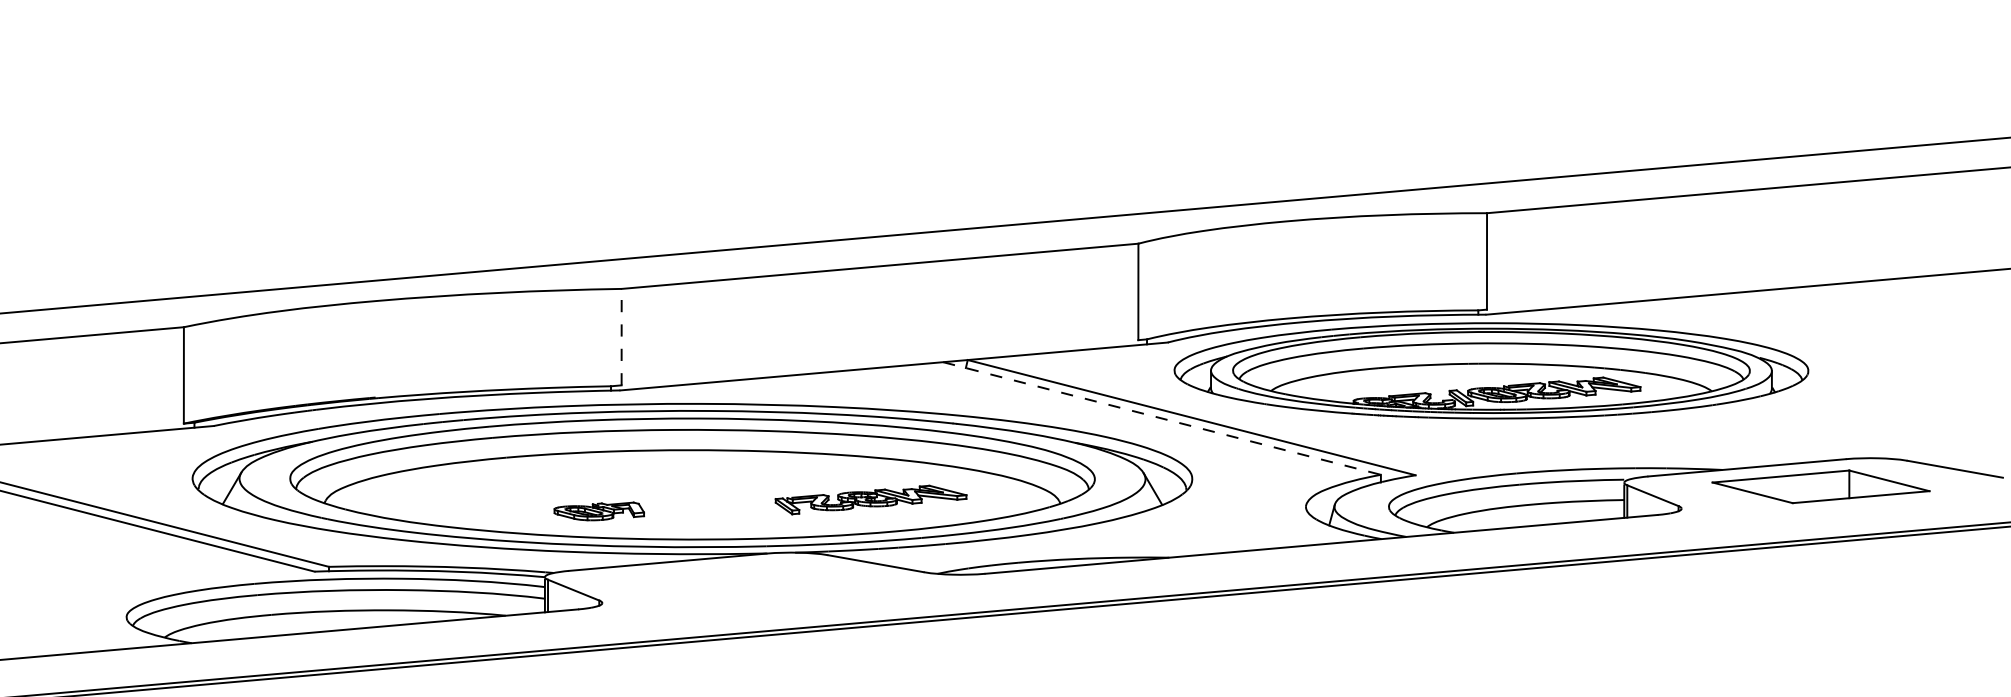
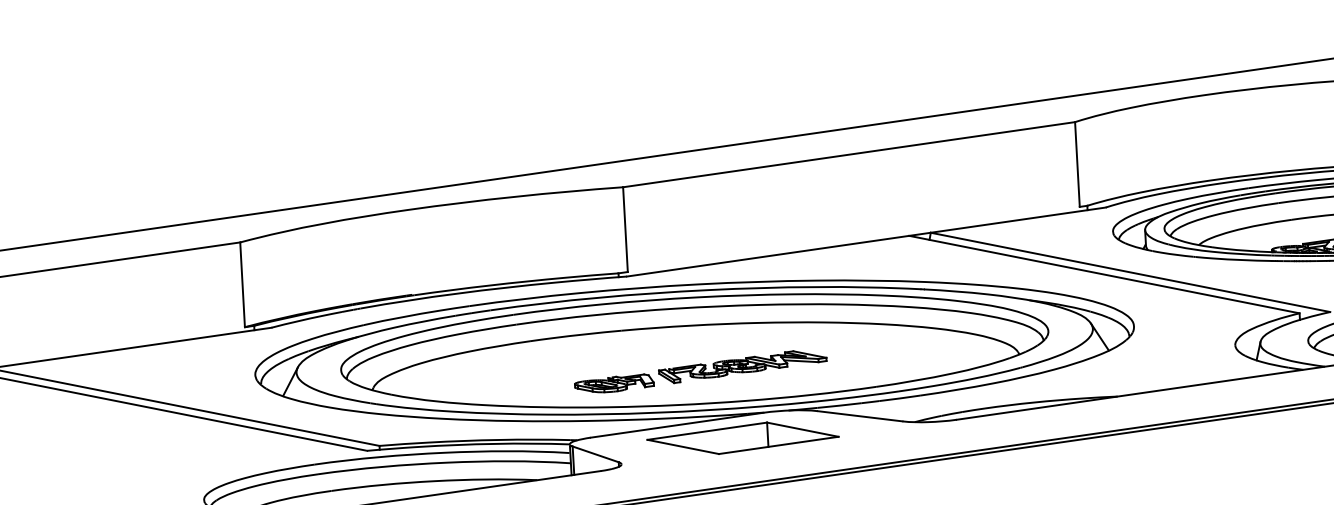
line: (621, 336) -> (625, 229), dashed -> solid
line: (1162, 418) -> (1104, 274), dashed -> solid
part: (870, 499) -> (742, 366), moved
part: (741, 581) -> (742, 438), added

